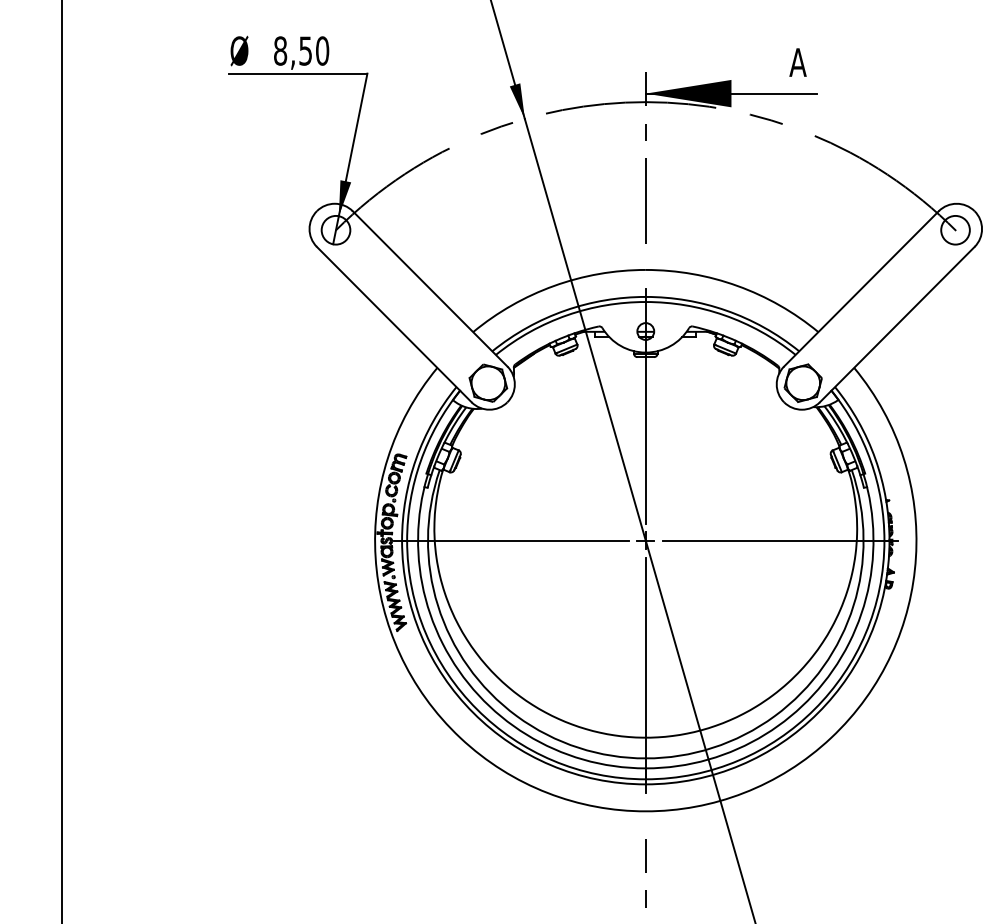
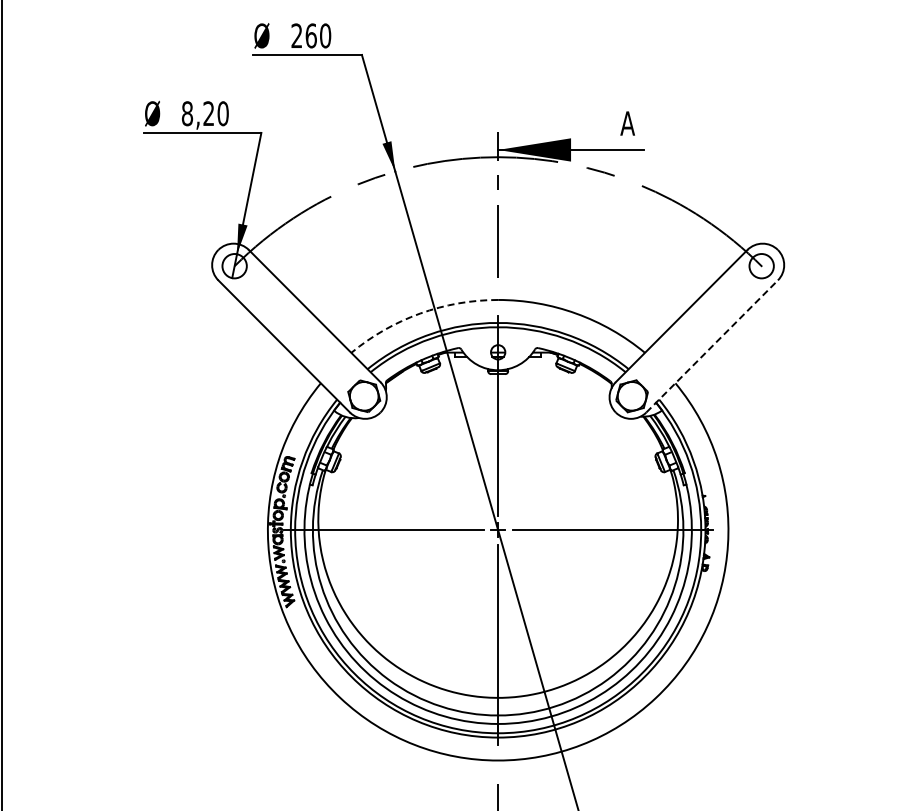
text: (305, 50) -> (208, 113), 8,50 -> 8,20
arc: (554, 285) -> (420, 313), solid -> dashed
line: (897, 324) -> (712, 346), solid -> dashed

